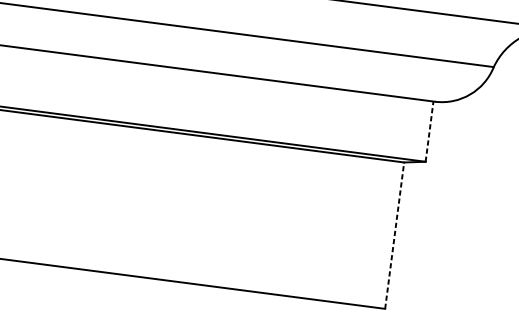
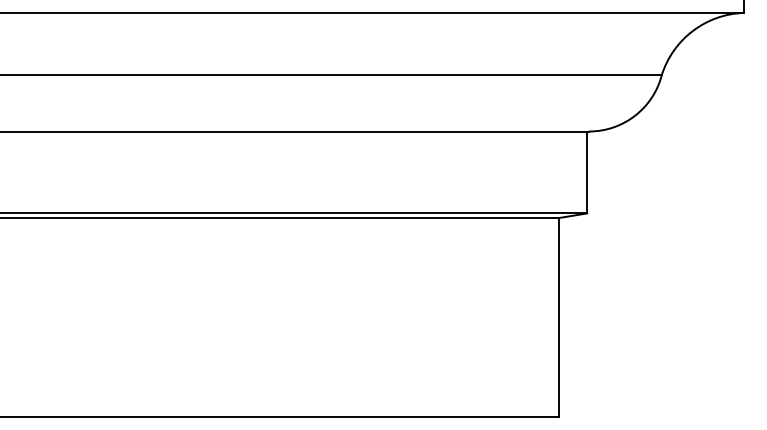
line: (429, 131) -> (587, 172), dashed -> solid
line: (394, 235) -> (558, 317), dashed -> solid

